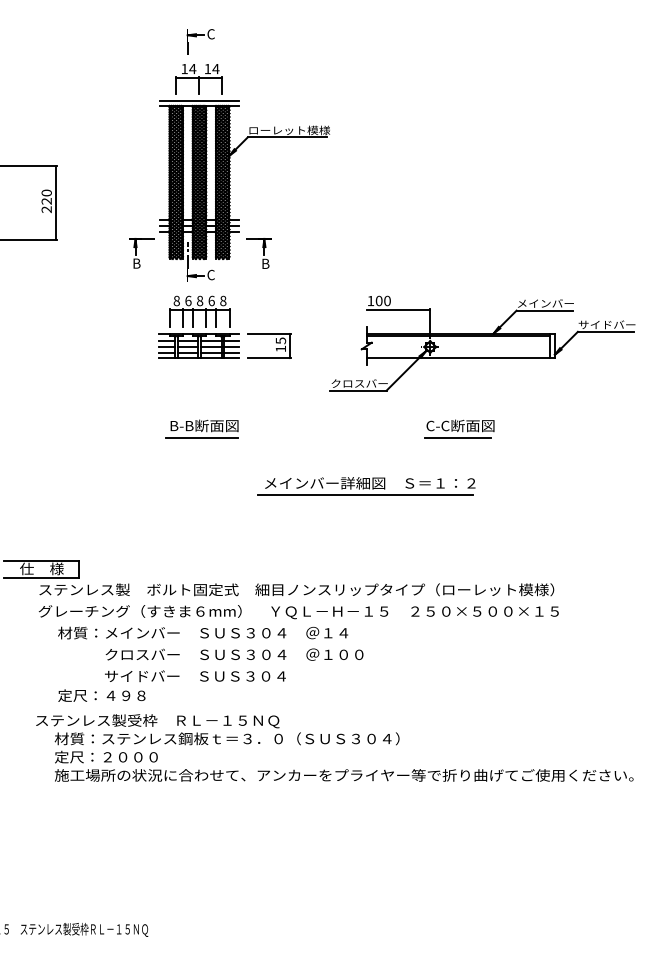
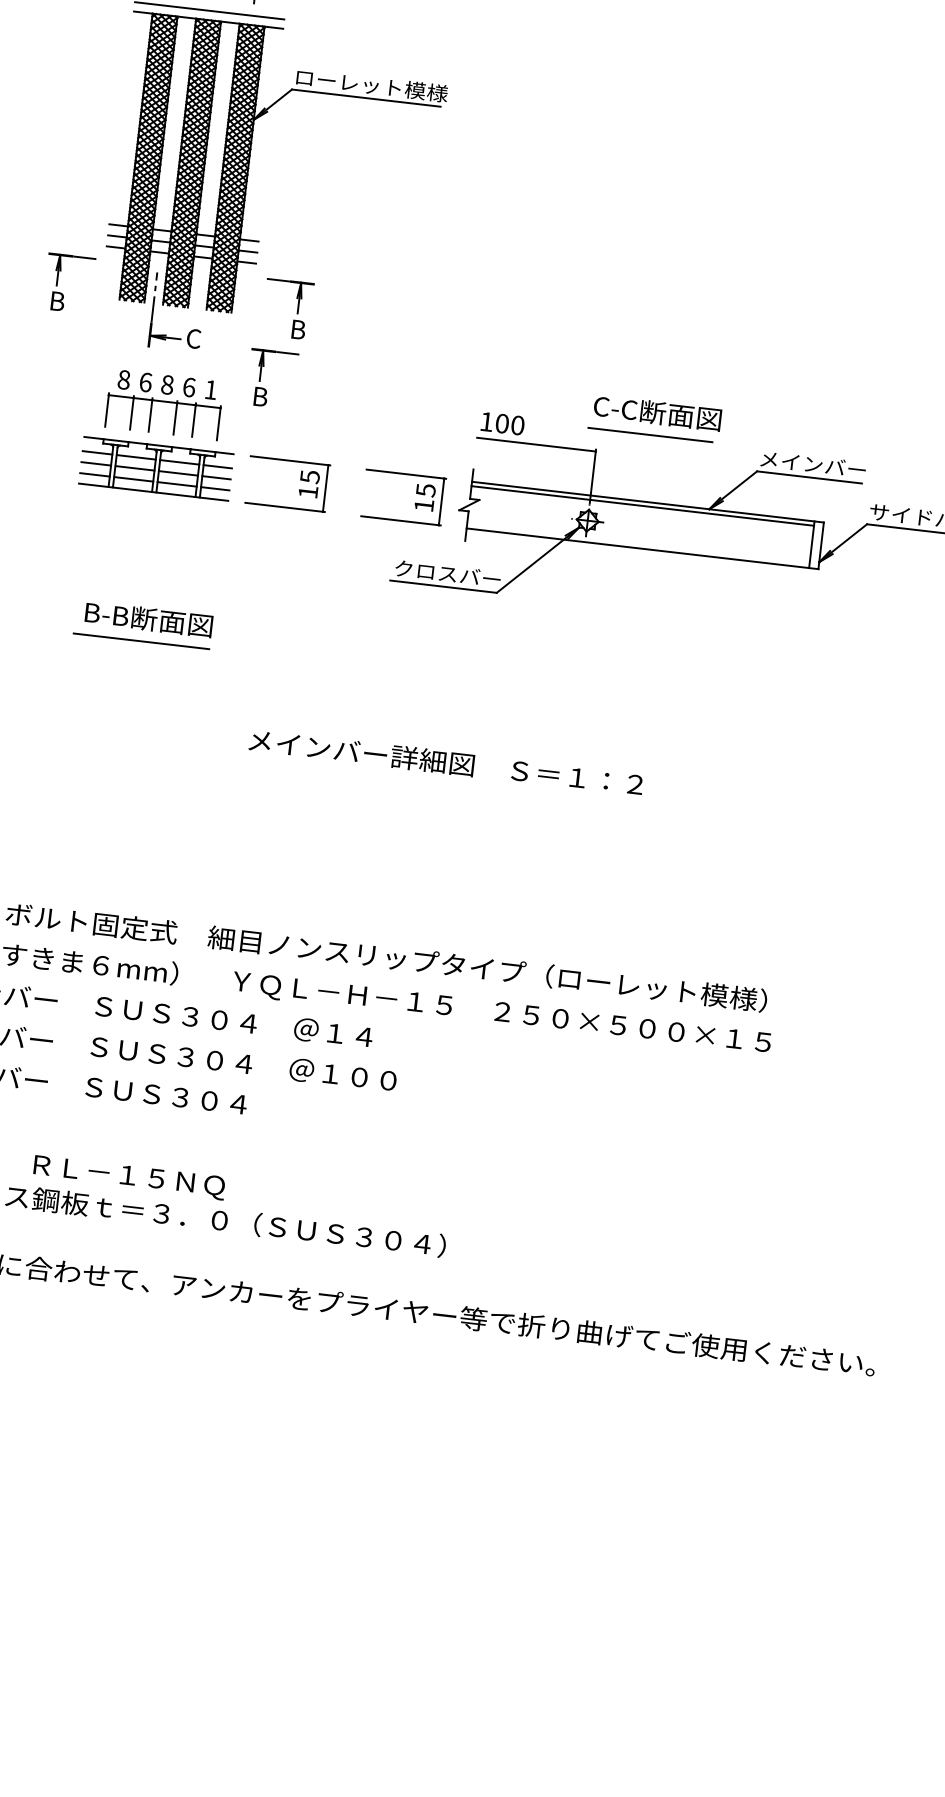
part: (254, 291) -> (271, 378), added
text: (223, 300) -> (211, 389), 8 -> 1
part: (338, 343) -> (417, 494), added
part: (459, 428) -> (655, 417), moved
line: (365, 495) -> (434, 784), removed

